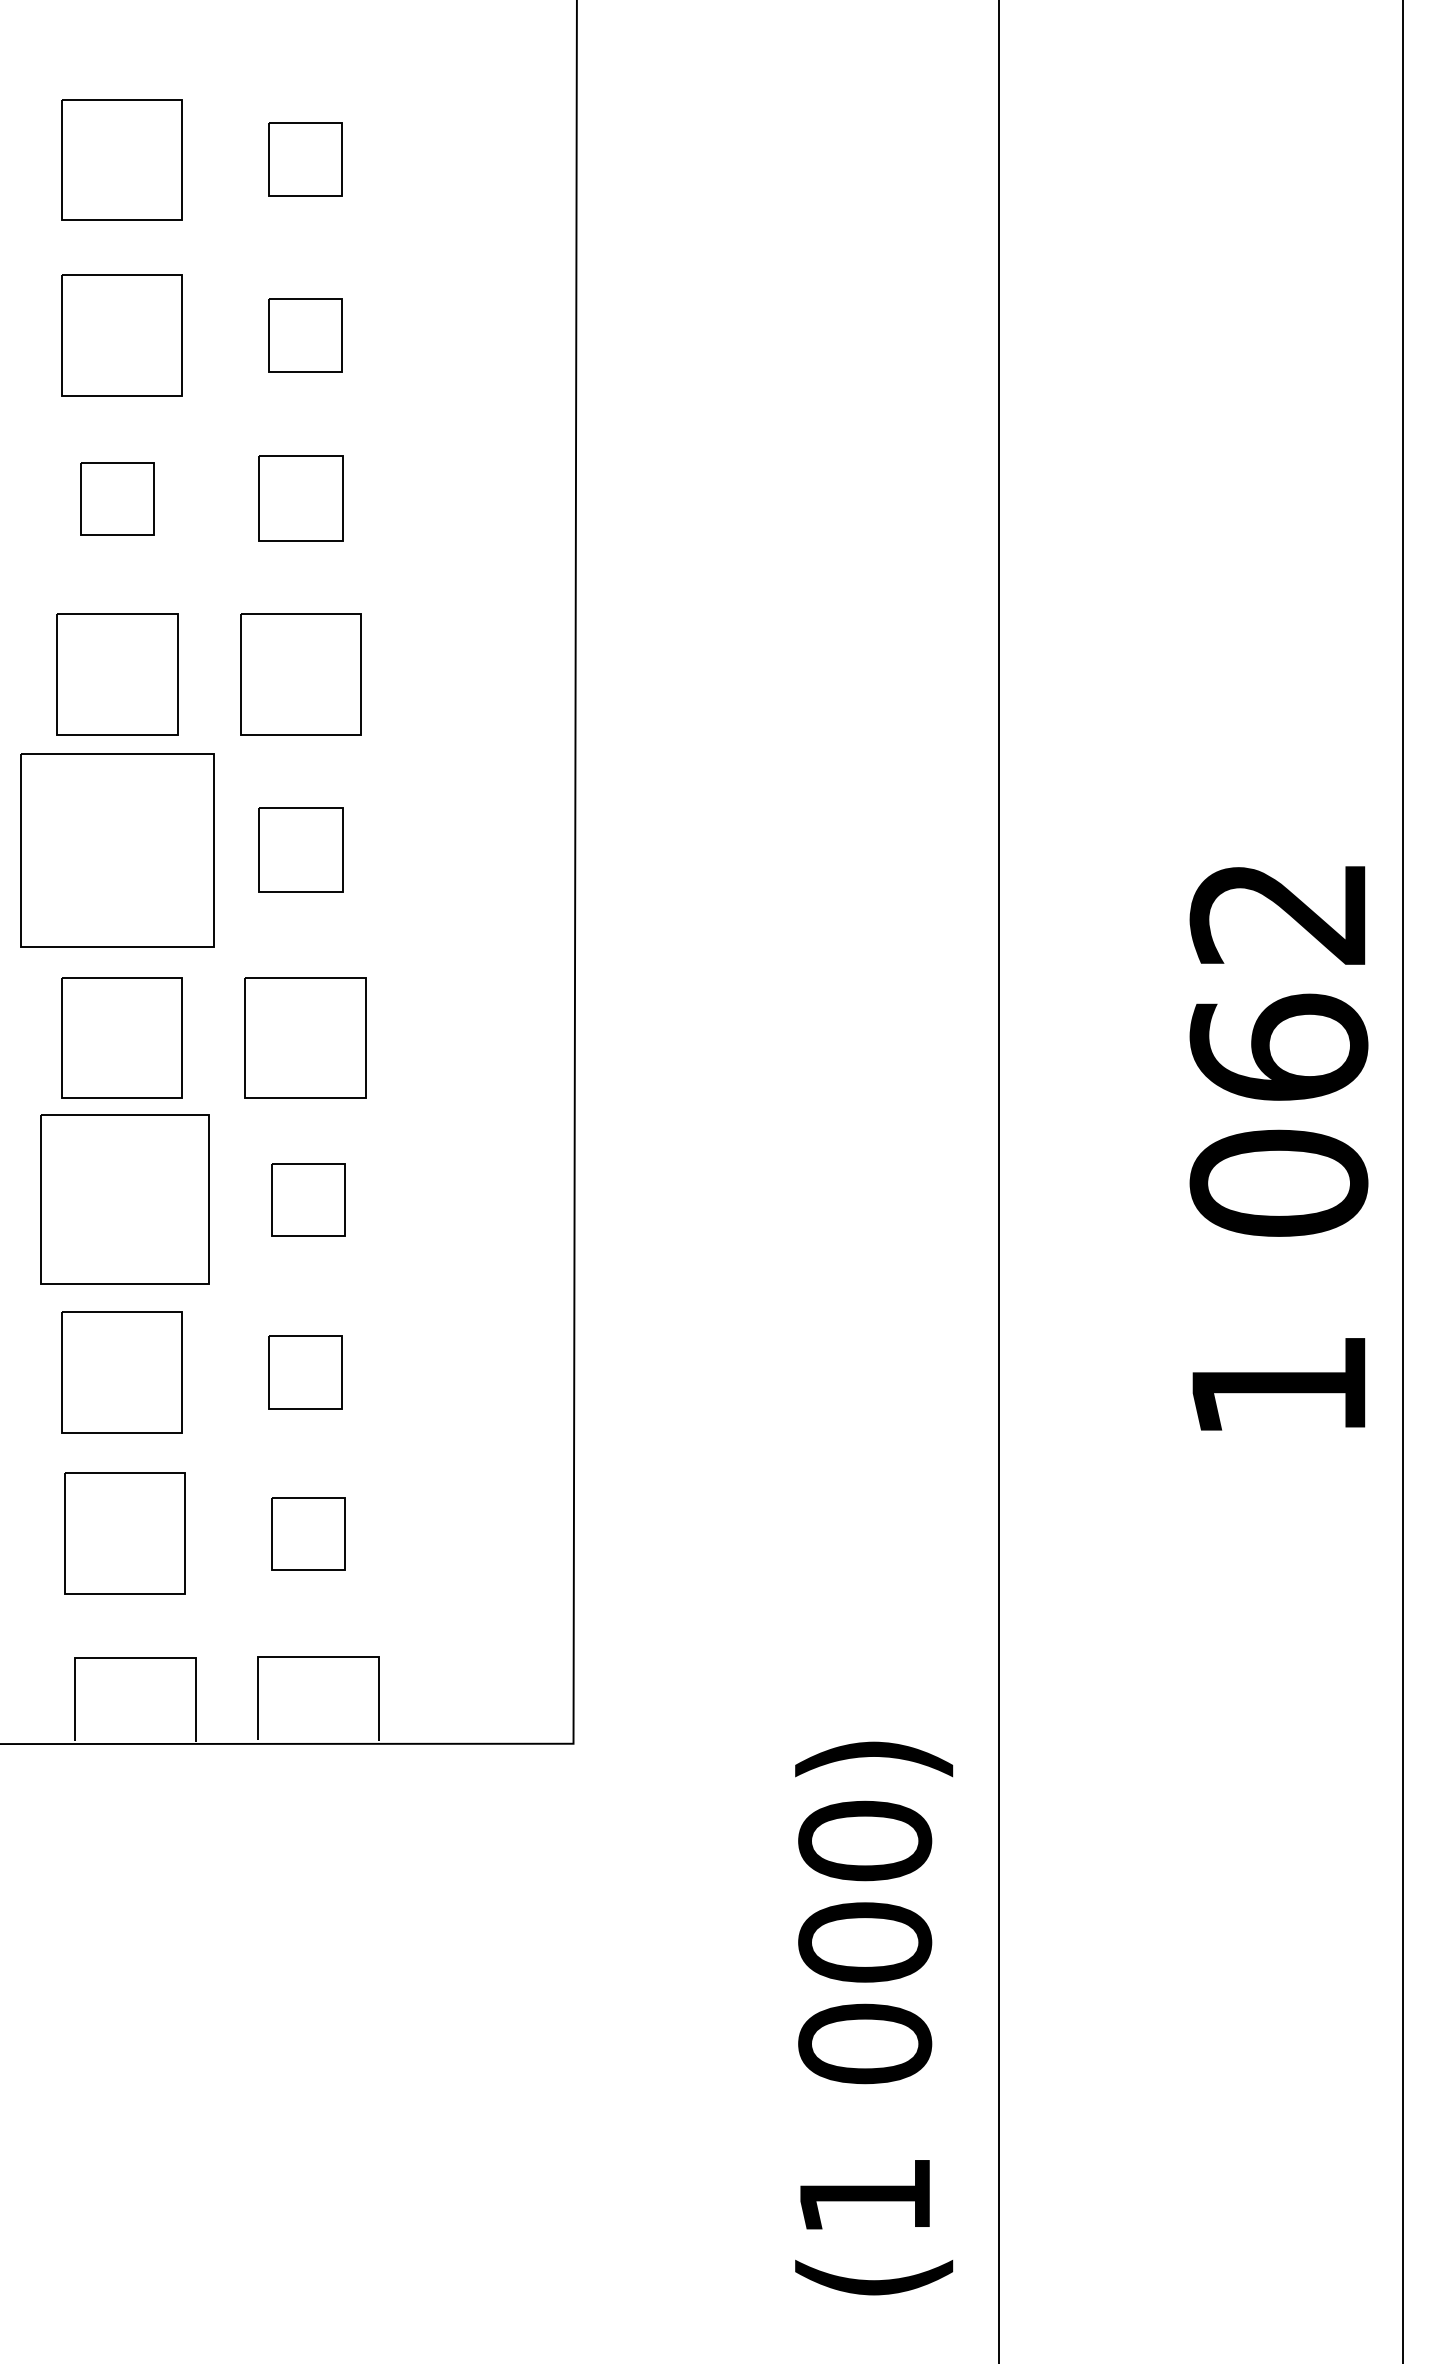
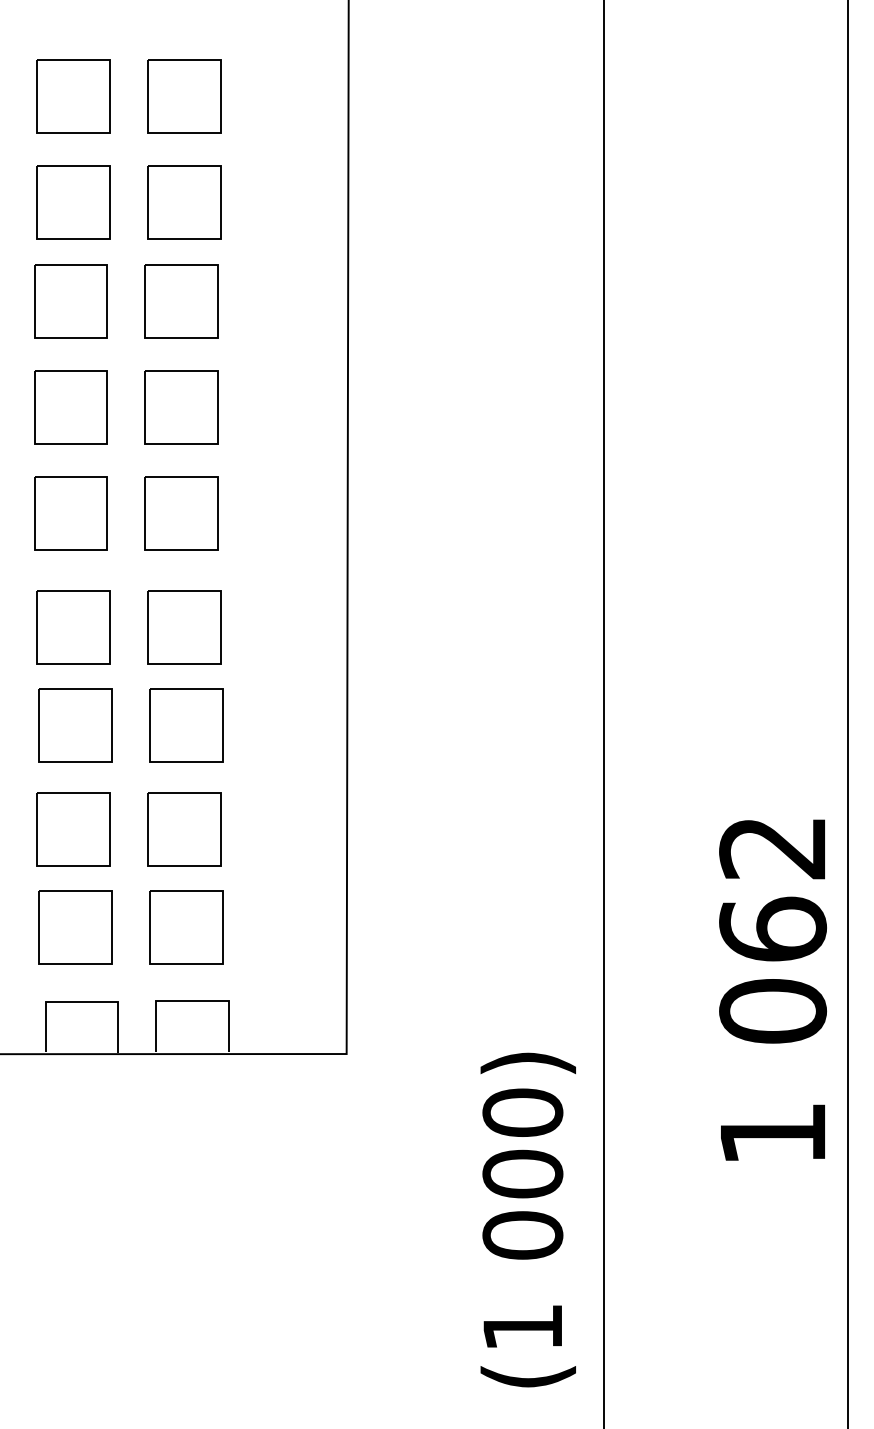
part: (305, 159) -> (184, 96), size x1.67
part: (305, 334) -> (184, 202), size x1.67
part: (116, 498) -> (70, 301), size x1.67
part: (300, 498) -> (181, 301), size x1.43
part: (116, 849) -> (70, 513), size x0.62
part: (300, 849) -> (181, 513), size x1.43
text: (1278, 1147) -> (772, 989), moved
part: (124, 1200) -> (75, 725), size x0.71
part: (308, 1200) -> (186, 725), size x1.67
part: (305, 1372) -> (184, 829), size x1.67
part: (308, 1534) -> (186, 927), size x1.67

